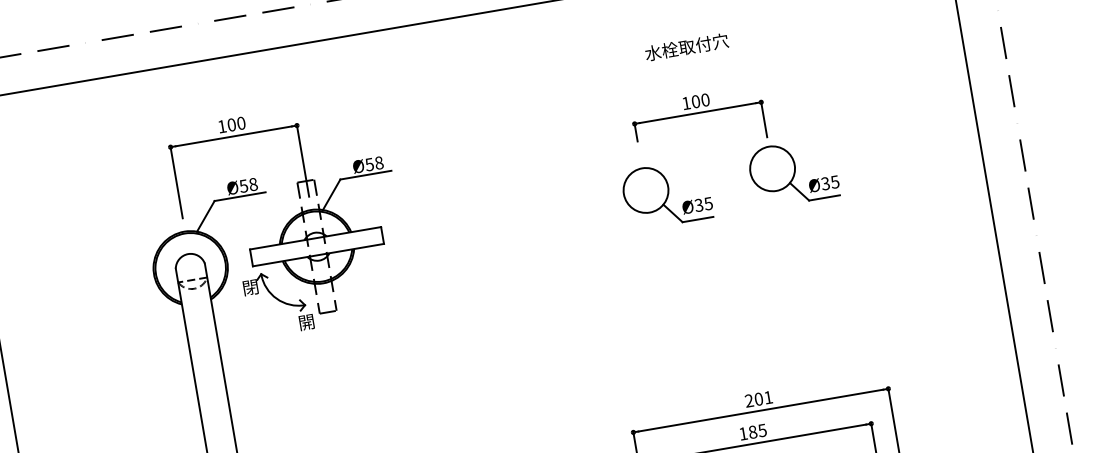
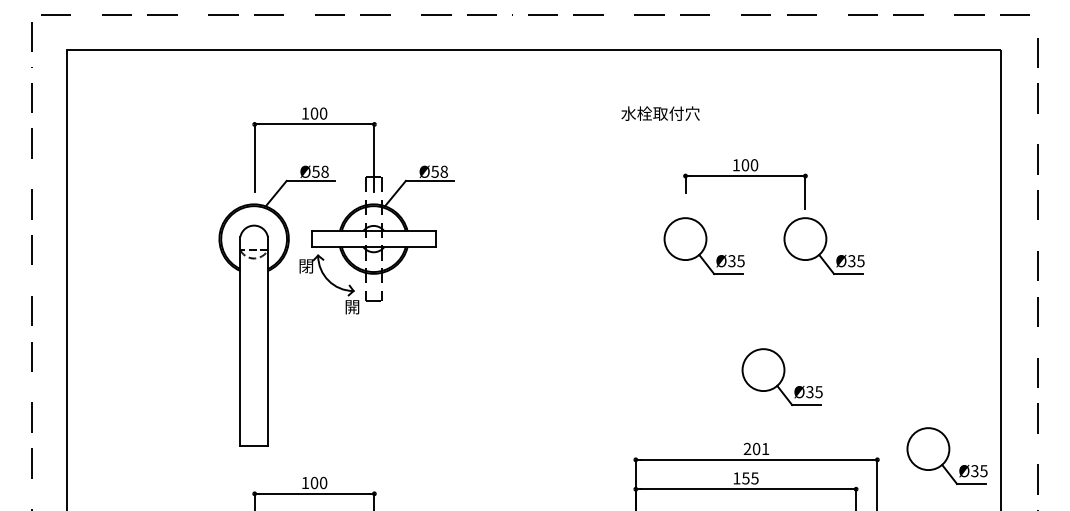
text: (686, 47) -> (660, 113), moved
part: (772, 318) -> (781, 376), added
part: (960, 371) -> (946, 455), added
text: (752, 432) -> (745, 478), 185 -> 155

